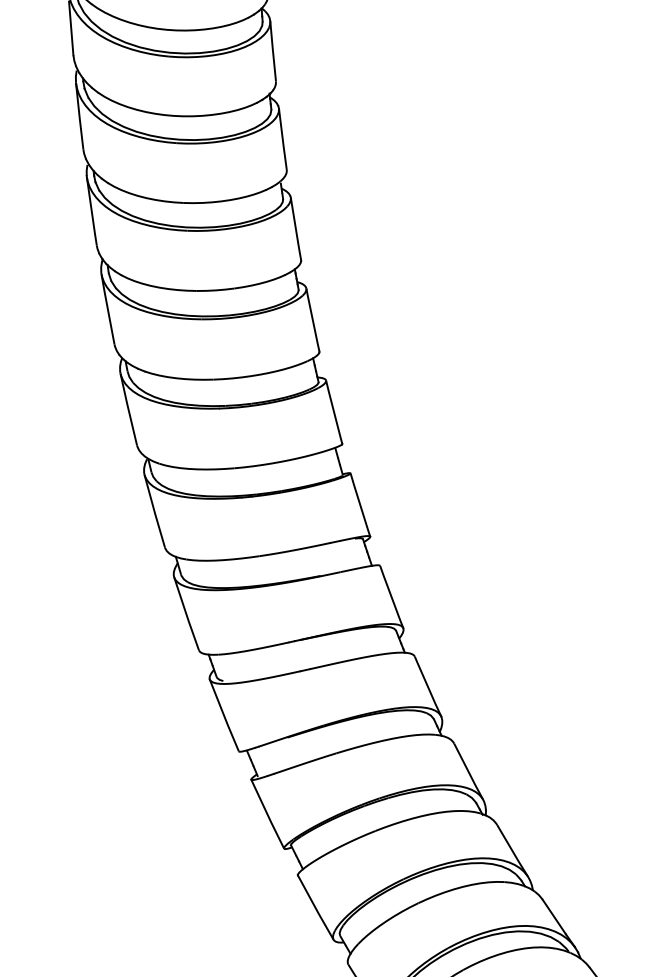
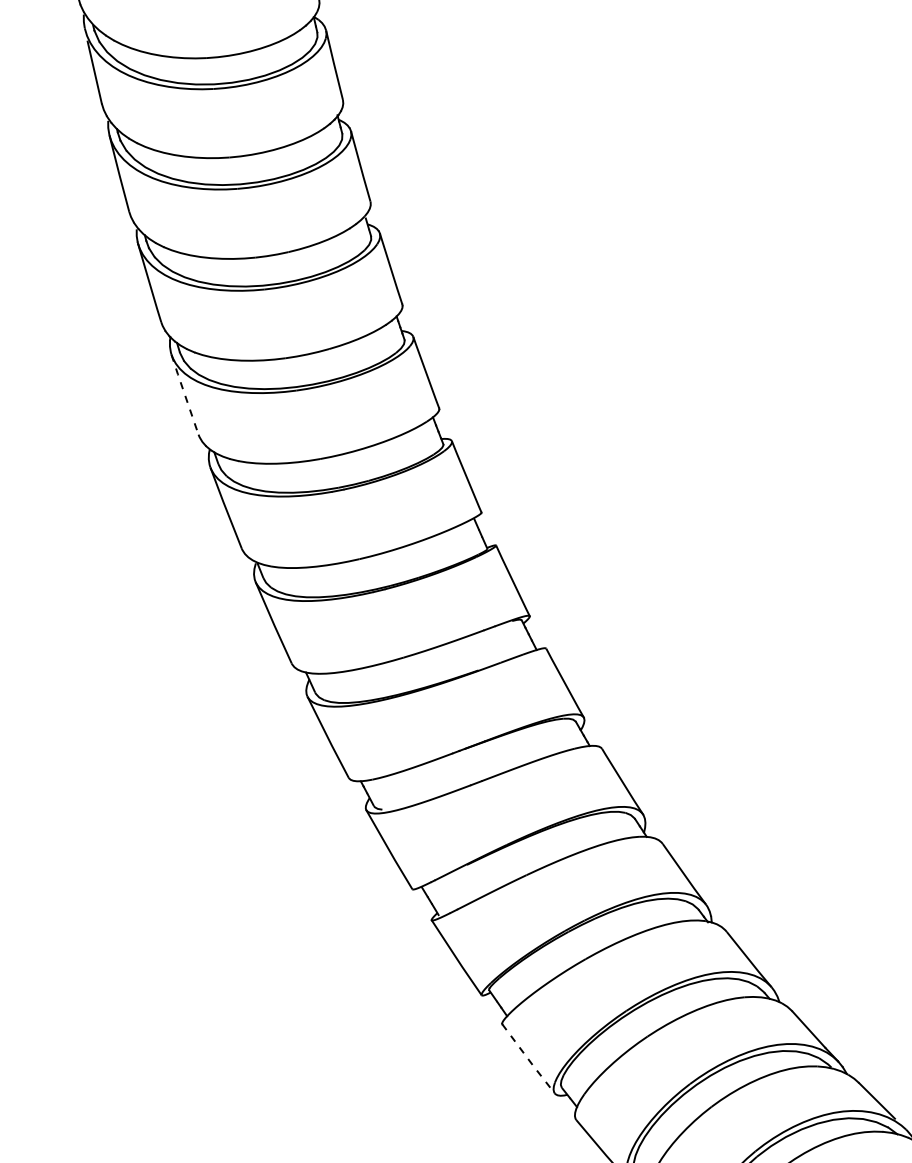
line: (107, 309) -> (184, 394), solid -> dashed
line: (316, 909) -> (529, 1060), solid -> dashed

